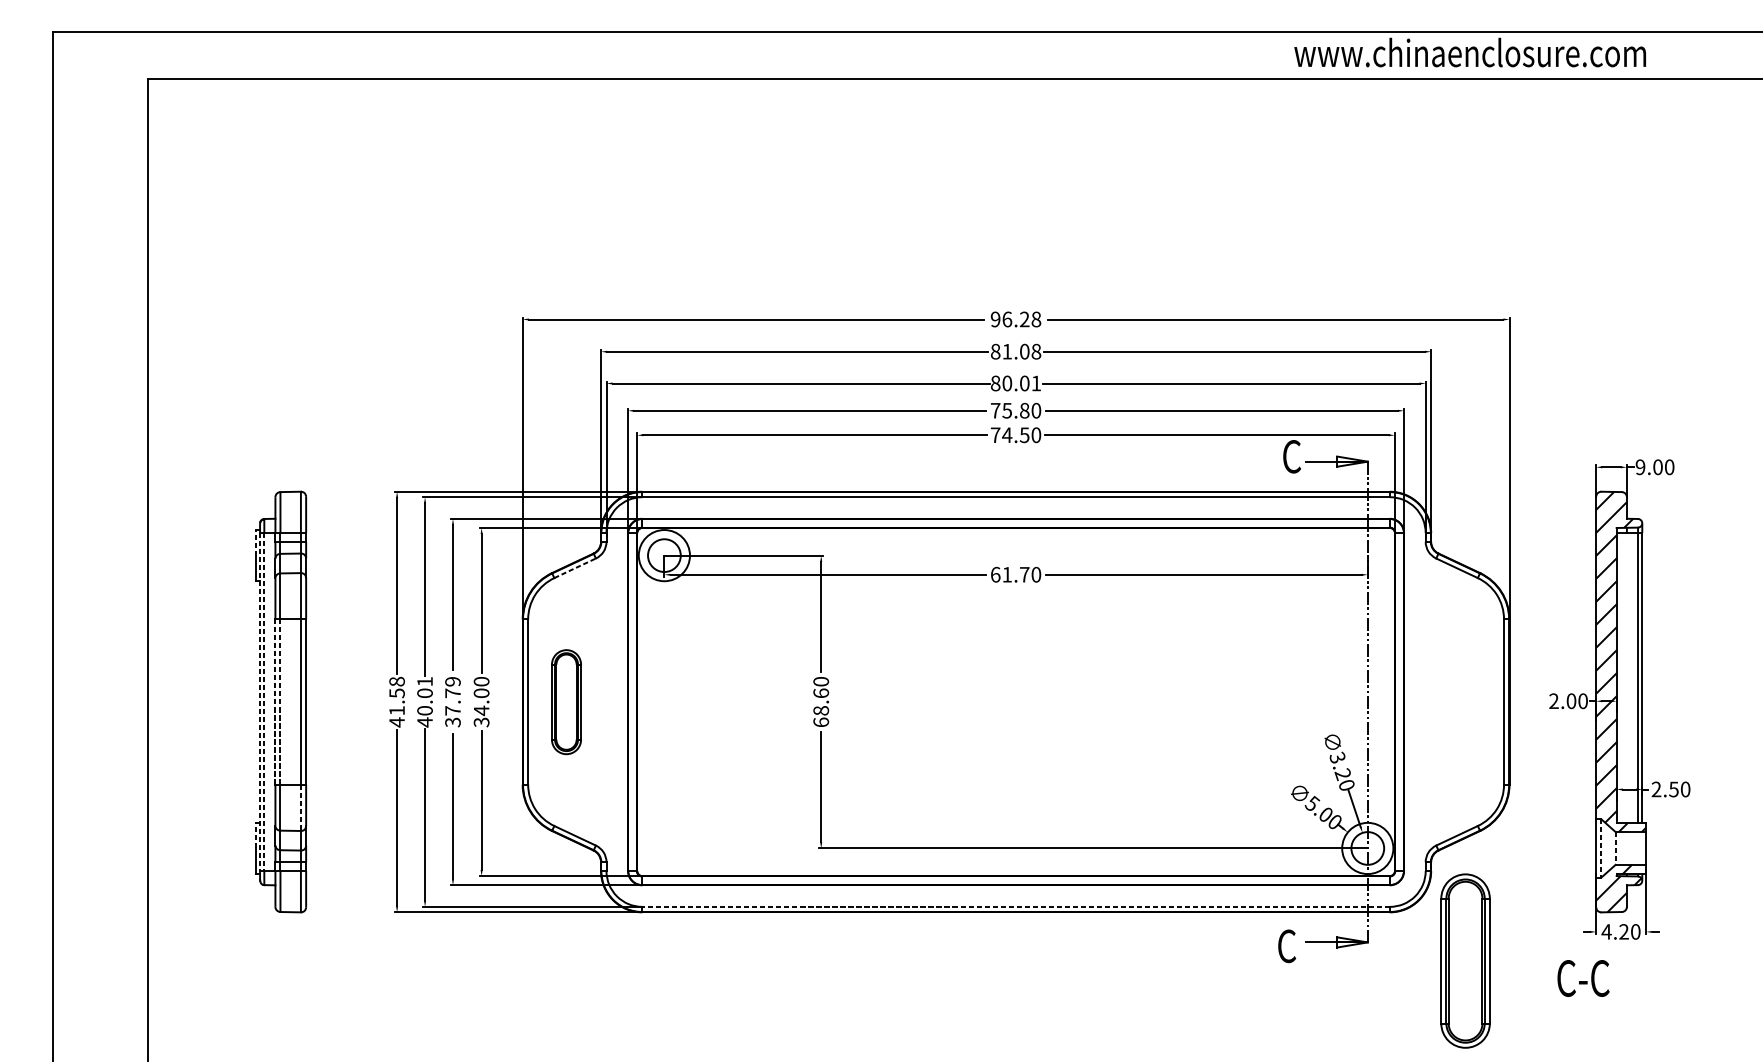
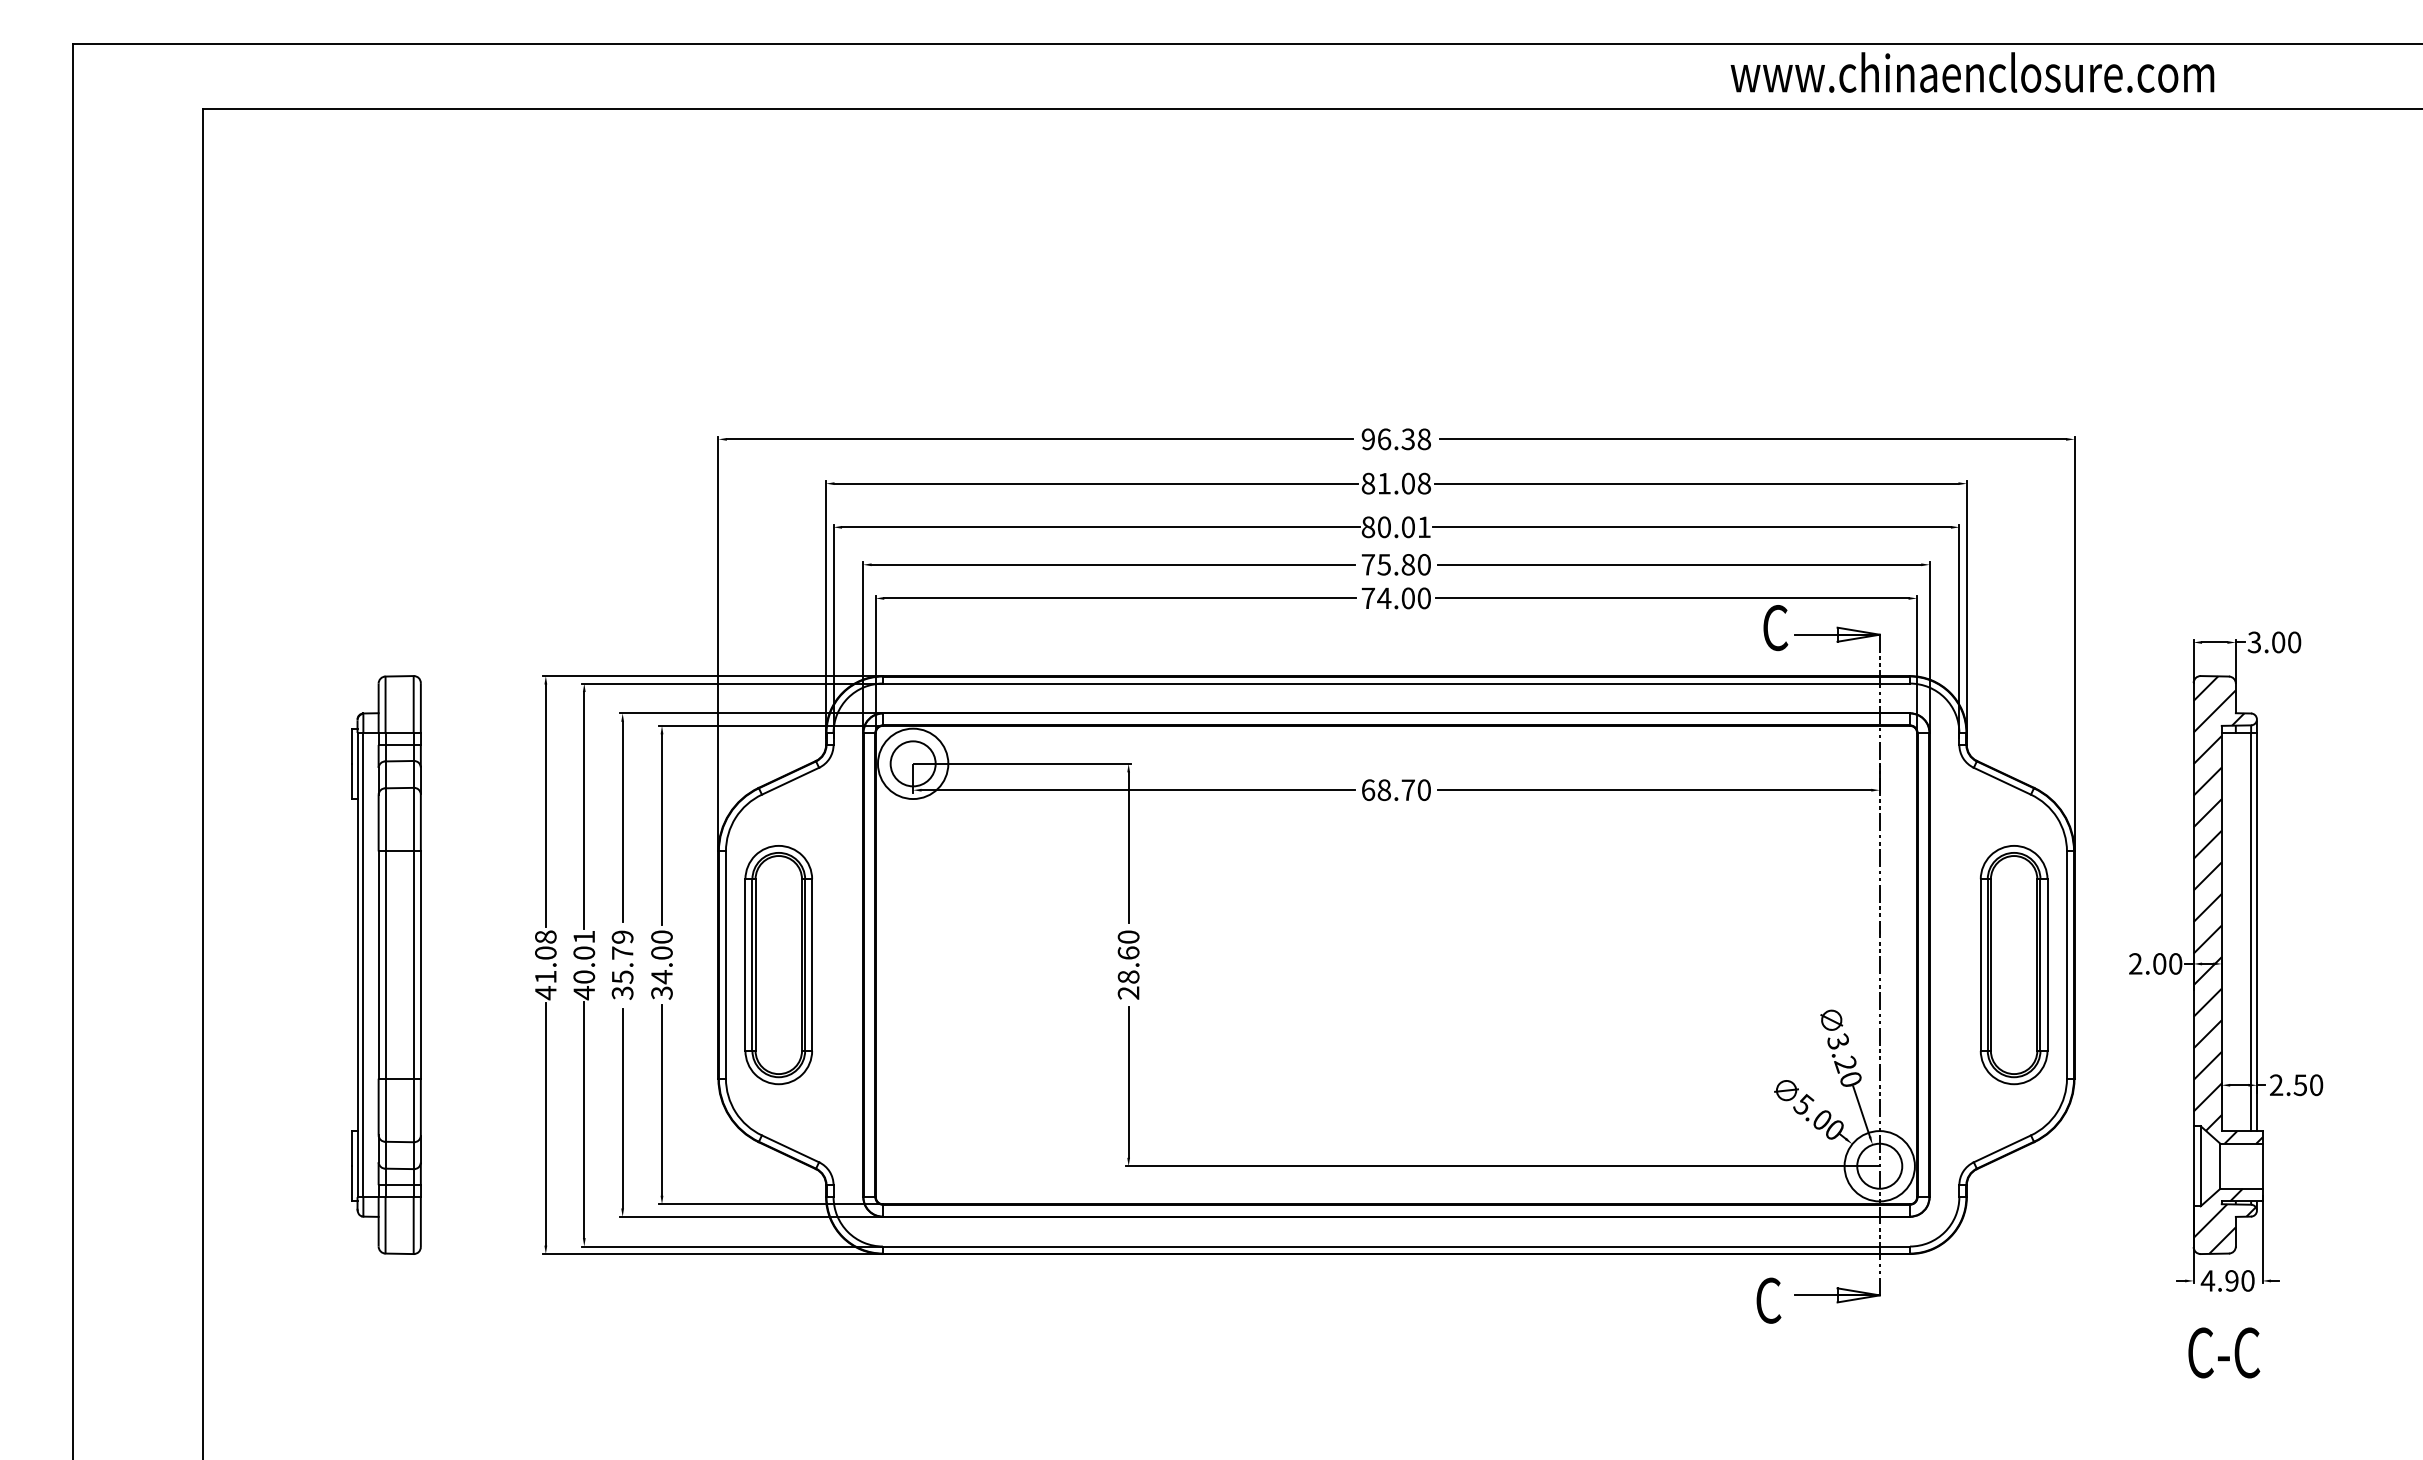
text: (1470, 52) -> (1972, 72), moved
text: (1024, 319) -> (1407, 439), 96.28 -> 96.38
text: (1024, 435) -> (1407, 598), 74.50 -> 74.00
text: (1640, 467) -> (2254, 642), 9.00 -> 3.00
line: (255, 543) -> (351, 746), dashed -> solid
line: (575, 568) -> (790, 781), dashed -> solid
text: (1006, 575) -> (1383, 790), 61.70 -> 68.70
text: (396, 692) -> (545, 952), 41.58 -> 41.08
line: (260, 702) -> (357, 965), dashed -> solid
line: (264, 702) -> (363, 965), dashed -> solid
line: (275, 702) -> (378, 965), dashed -> solid
line: (280, 702) -> (385, 965), dashed -> solid
part: (566, 702) -> (778, 965), size x1.67
text: (452, 711) -> (622, 977), 37.79 -> 35.79
text: (821, 722) -> (1128, 992), 68.60 -> 28.60
line: (300, 807) -> (413, 1110), dashed -> solid
line: (255, 835) -> (351, 1148), dashed -> solid
line: (1601, 848) -> (2200, 1166), dashed -> solid
line: (1615, 848) -> (2220, 1166), dashed -> solid
line: (1016, 906) -> (1396, 1246), dashed -> solid
text: (1623, 931) -> (2231, 1280), 4.20 -> 4.90
part: (1465, 961) -> (2013, 965), moved
text: (1583, 978) -> (2224, 1352), moved

